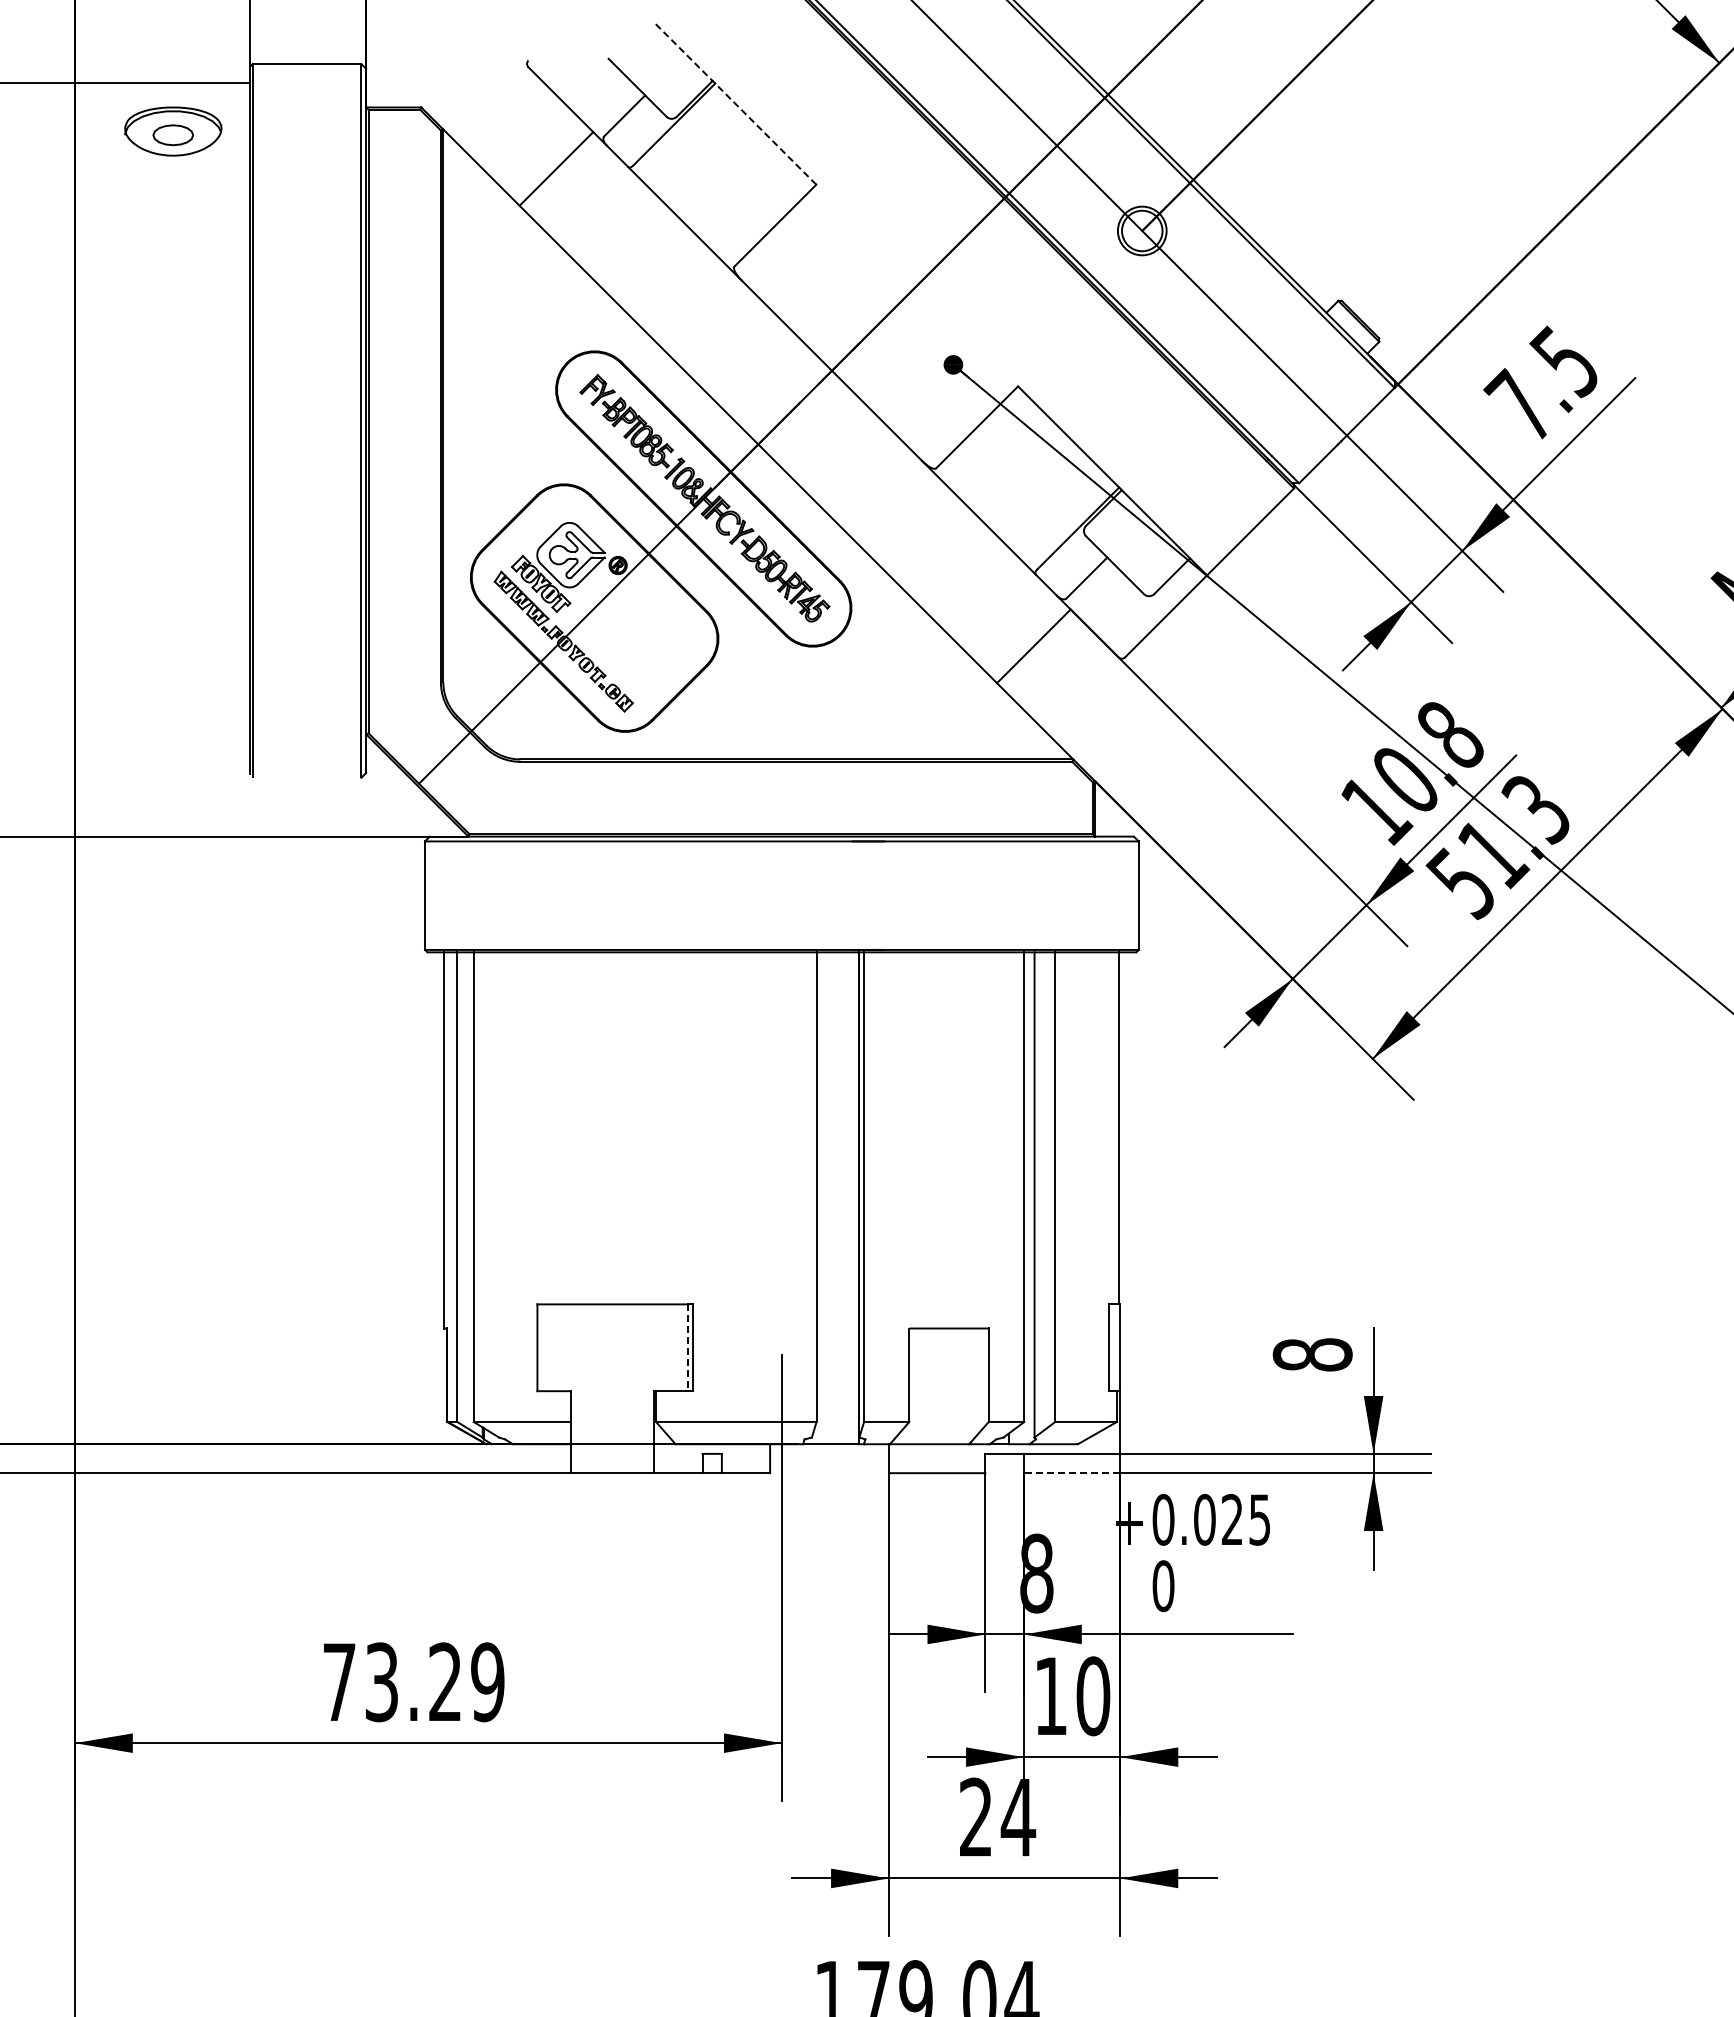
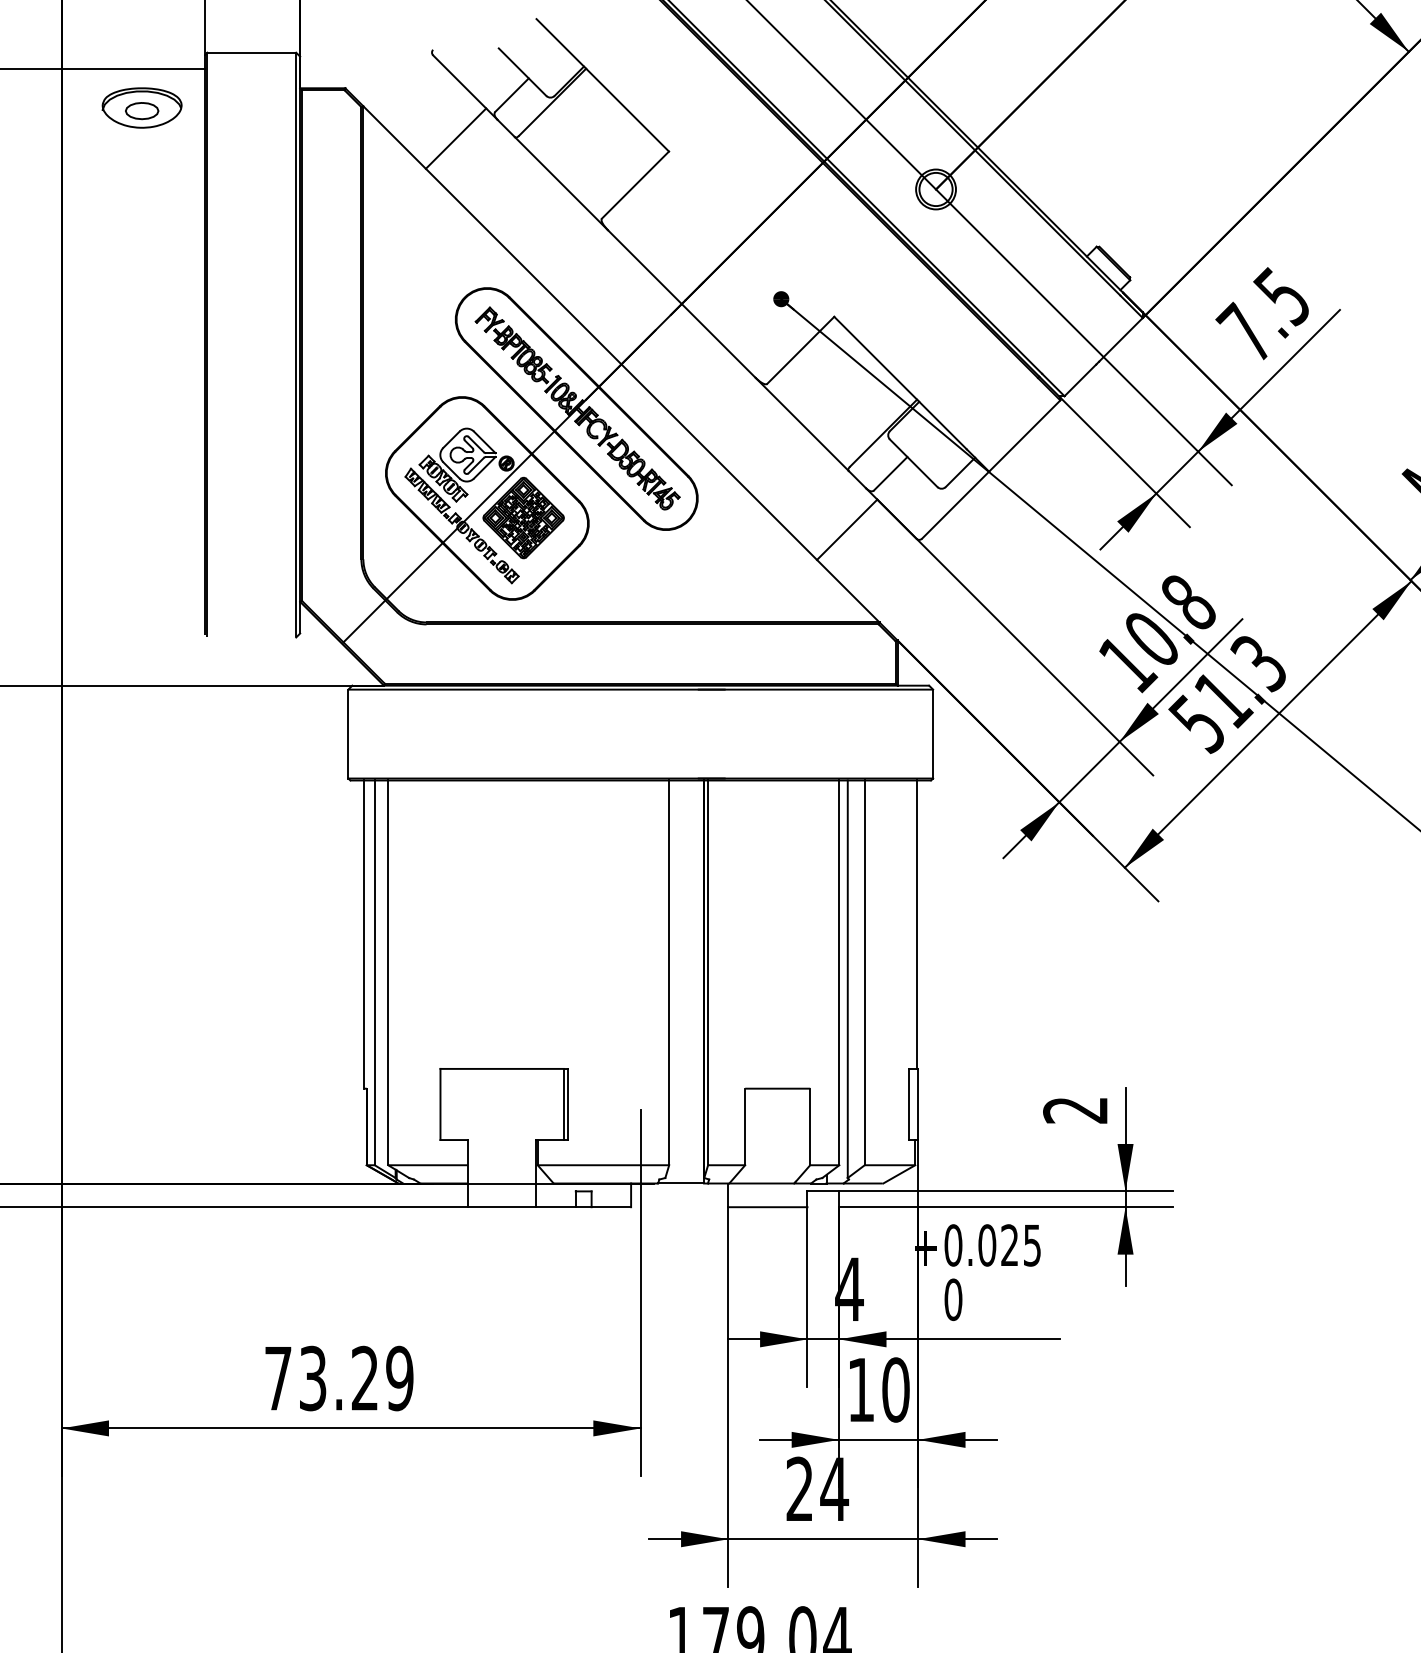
line: (735, 103) -> (602, 85), dashed -> solid
part: (638, 631) -> (523, 517), added
line: (687, 1348) -> (563, 1105), dashed -> solid
text: (1312, 1354) -> (1075, 1109), 8 -> 2
line: (1071, 1473) -> (878, 1207), dashed -> solid
text: (1036, 1573) -> (849, 1289), 8 -> 4

